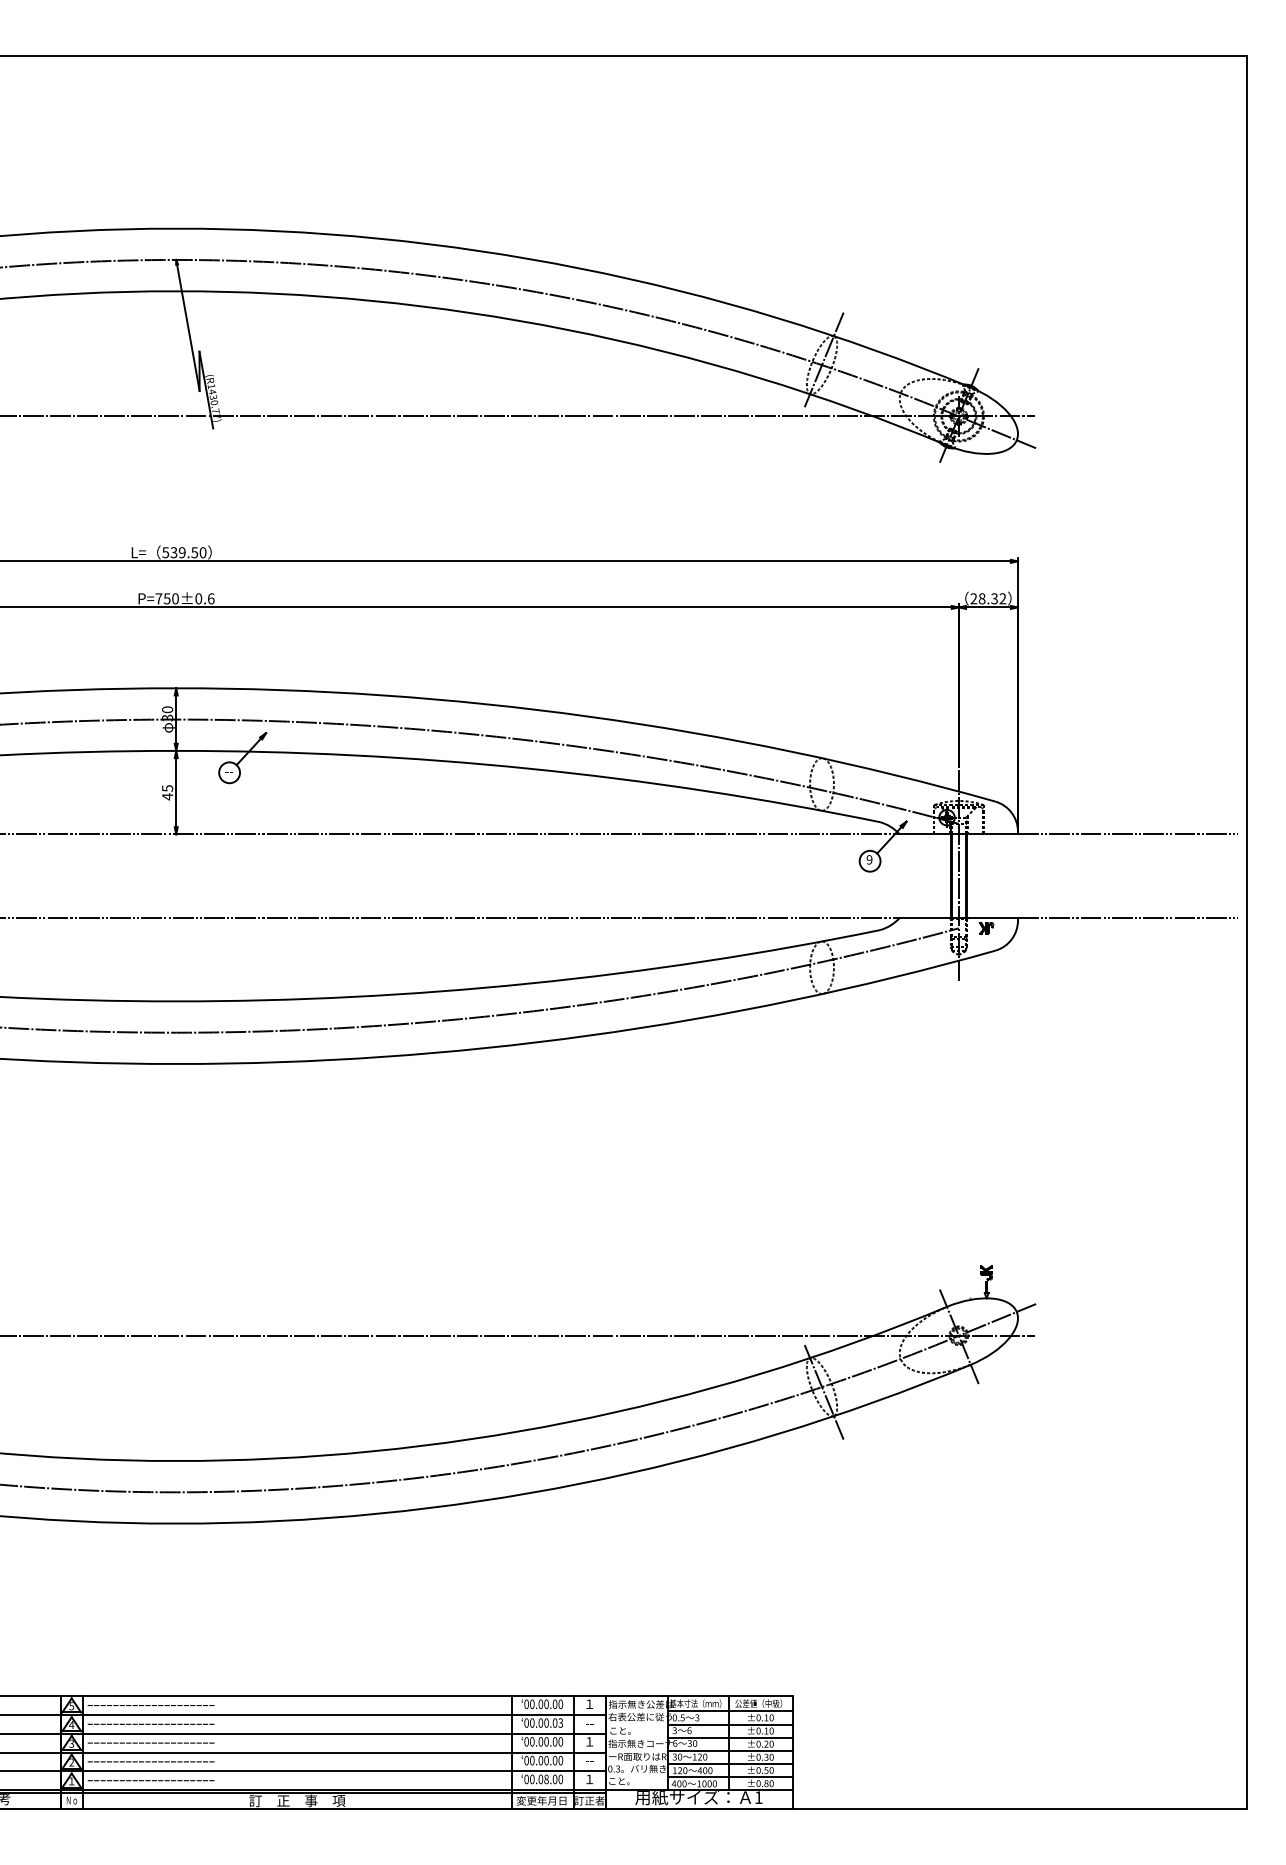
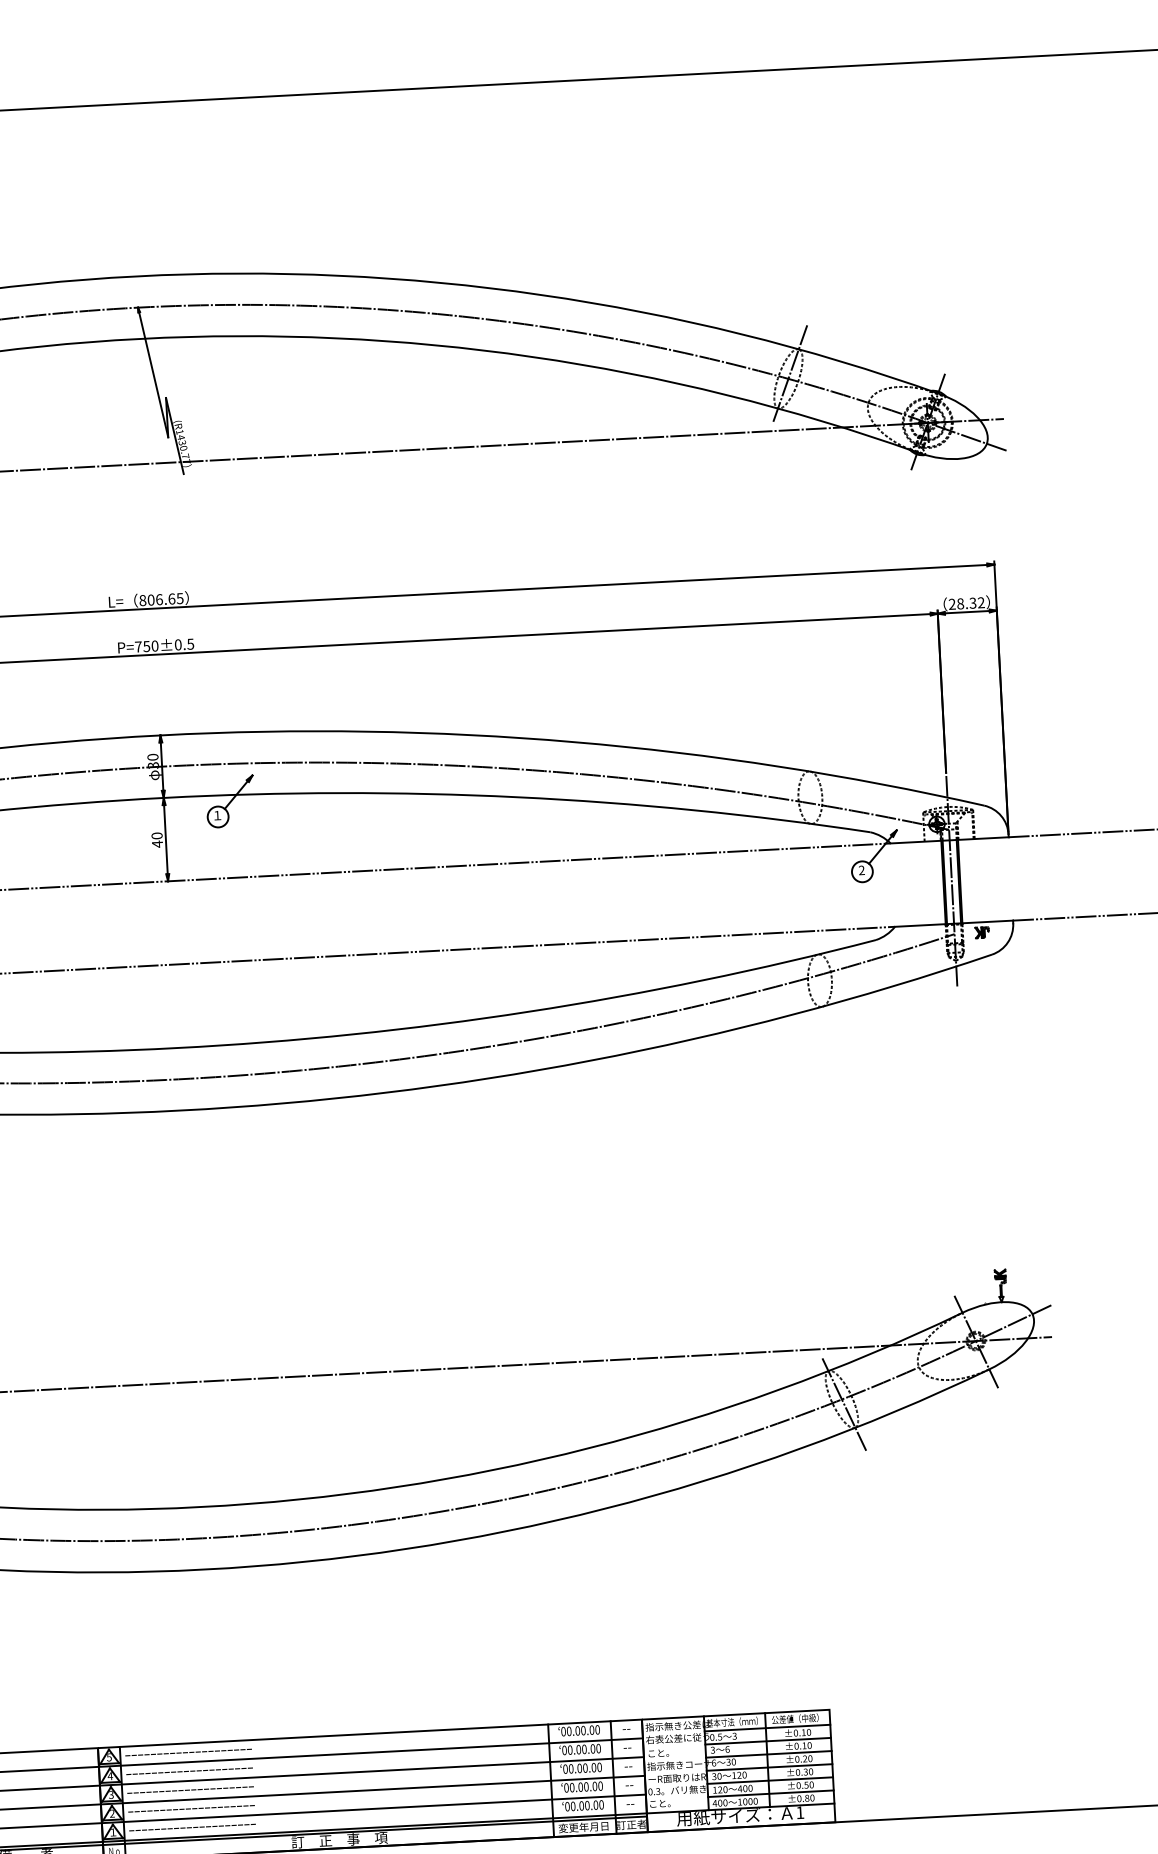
text: (184, 552) -> (161, 599), 539.50 -> 806.65
text: (210, 598) -> (189, 643), P=750±0.6 -> P=750±0.5
text: (228, 771) -> (217, 815), -- -> １
text: (167, 788) -> (156, 835), 45 -> 40
text: (869, 859) -> (861, 870), 9 -> 2
text: (589, 1703) -> (626, 1727), １ -> --
text: (560, 1722) -> (598, 1748), 00.00.03 -> 00.00.00
text: (589, 1741) -> (628, 1765), １ -> --
text: (546, 1779) -> (587, 1805), 00.08.00 -> 00.00.00
text: (589, 1779) -> (630, 1803), １ -> --

